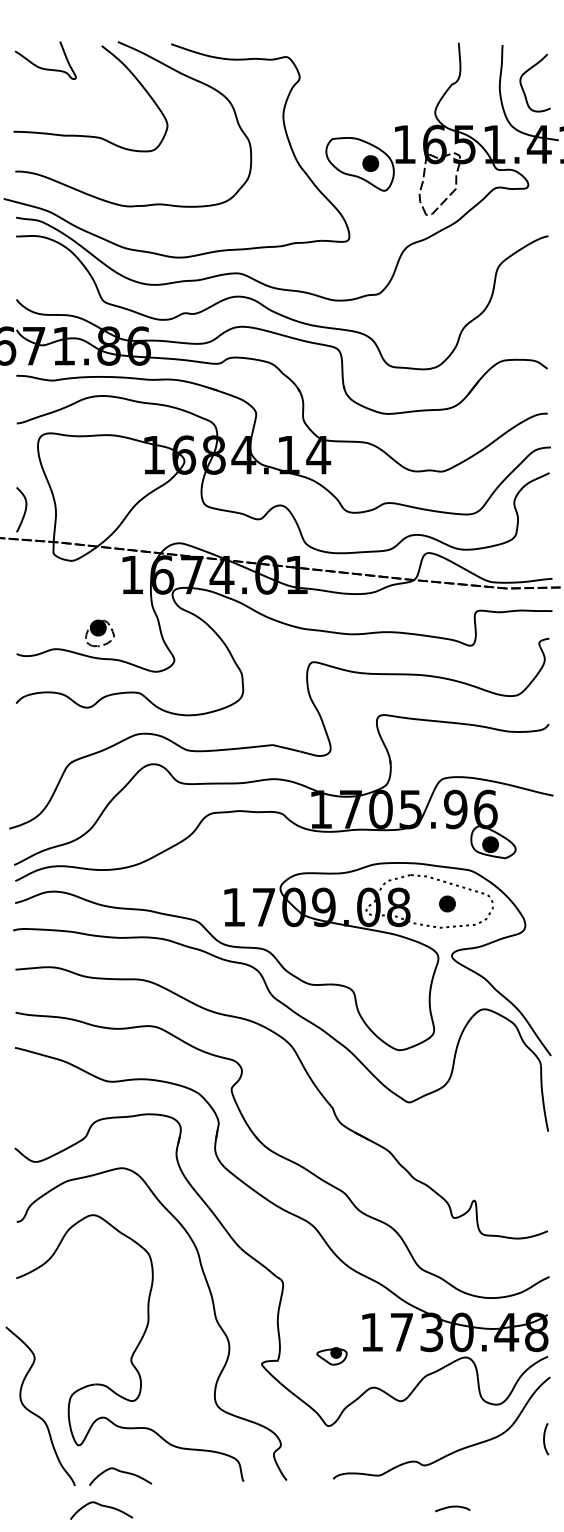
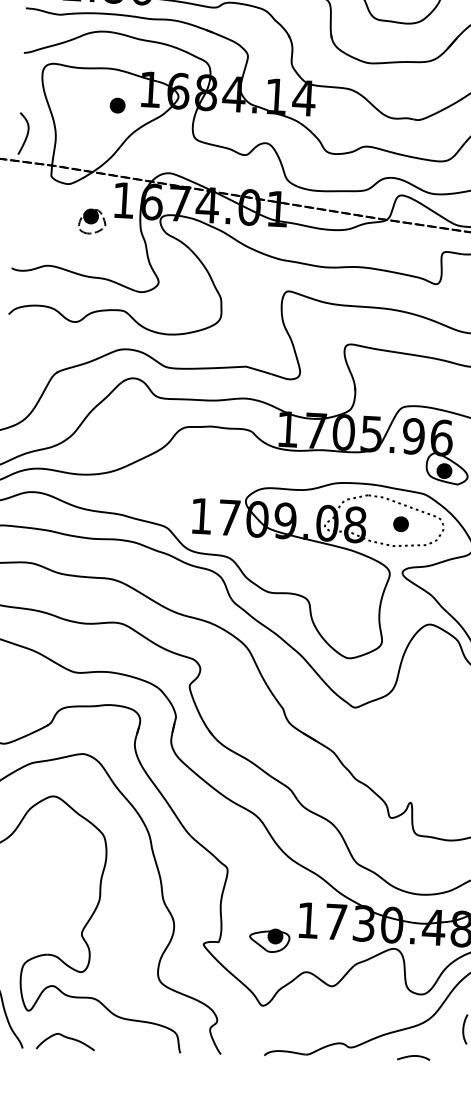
part: (119, 473) -> (117, 104), added
part: (99, 633) -> (91, 221), moved
part: (331, 1356) -> (269, 940), size x1.43
curve: (101, 1506) -> (46, 1069), removed
curve: (452, 1507) -> (413, 1056), moved

